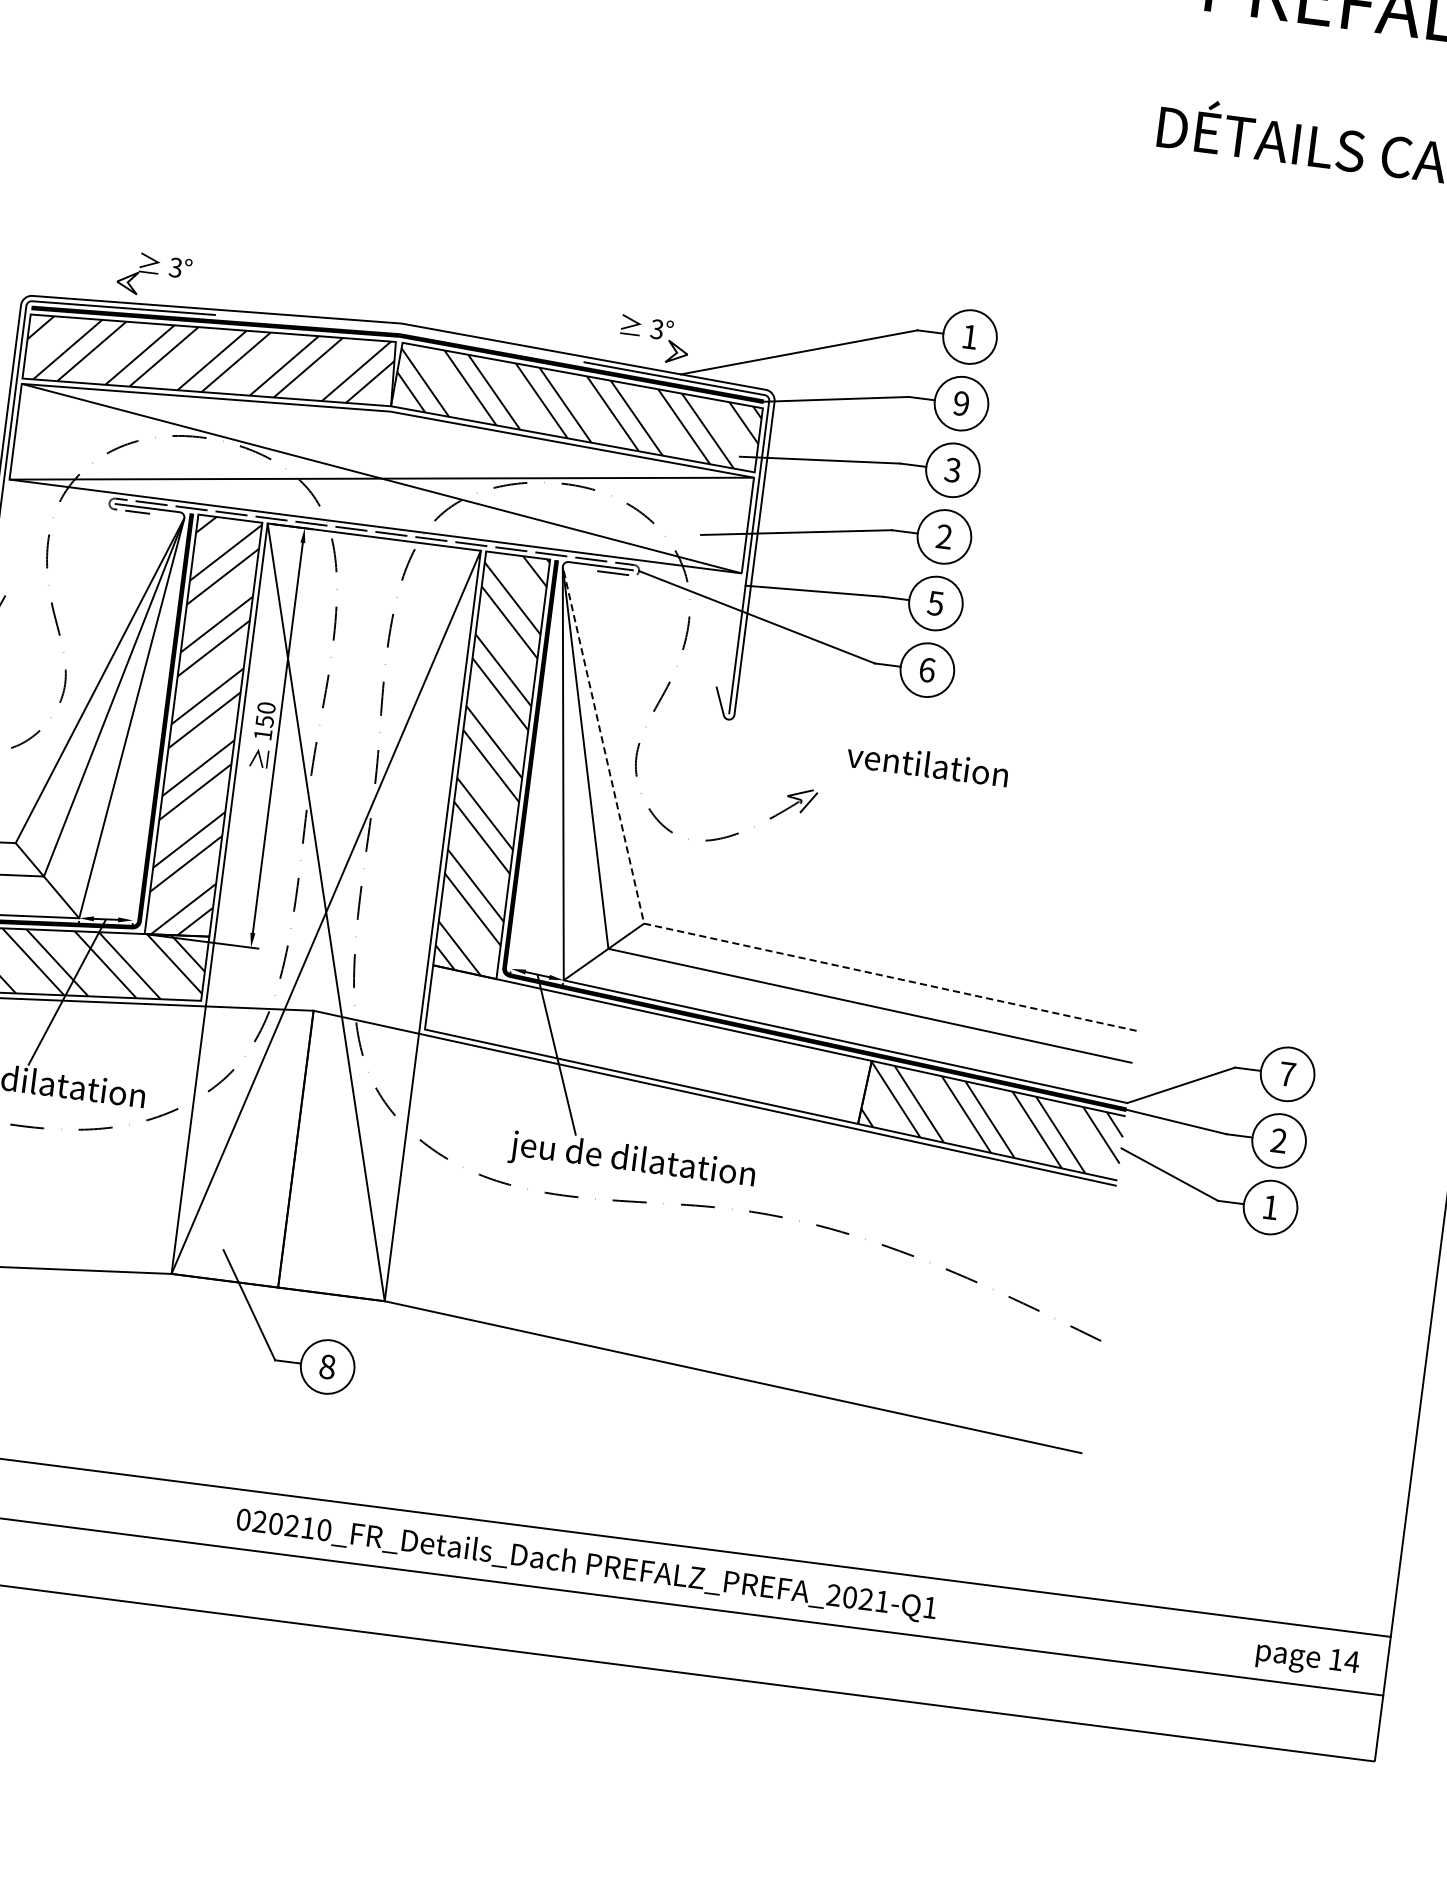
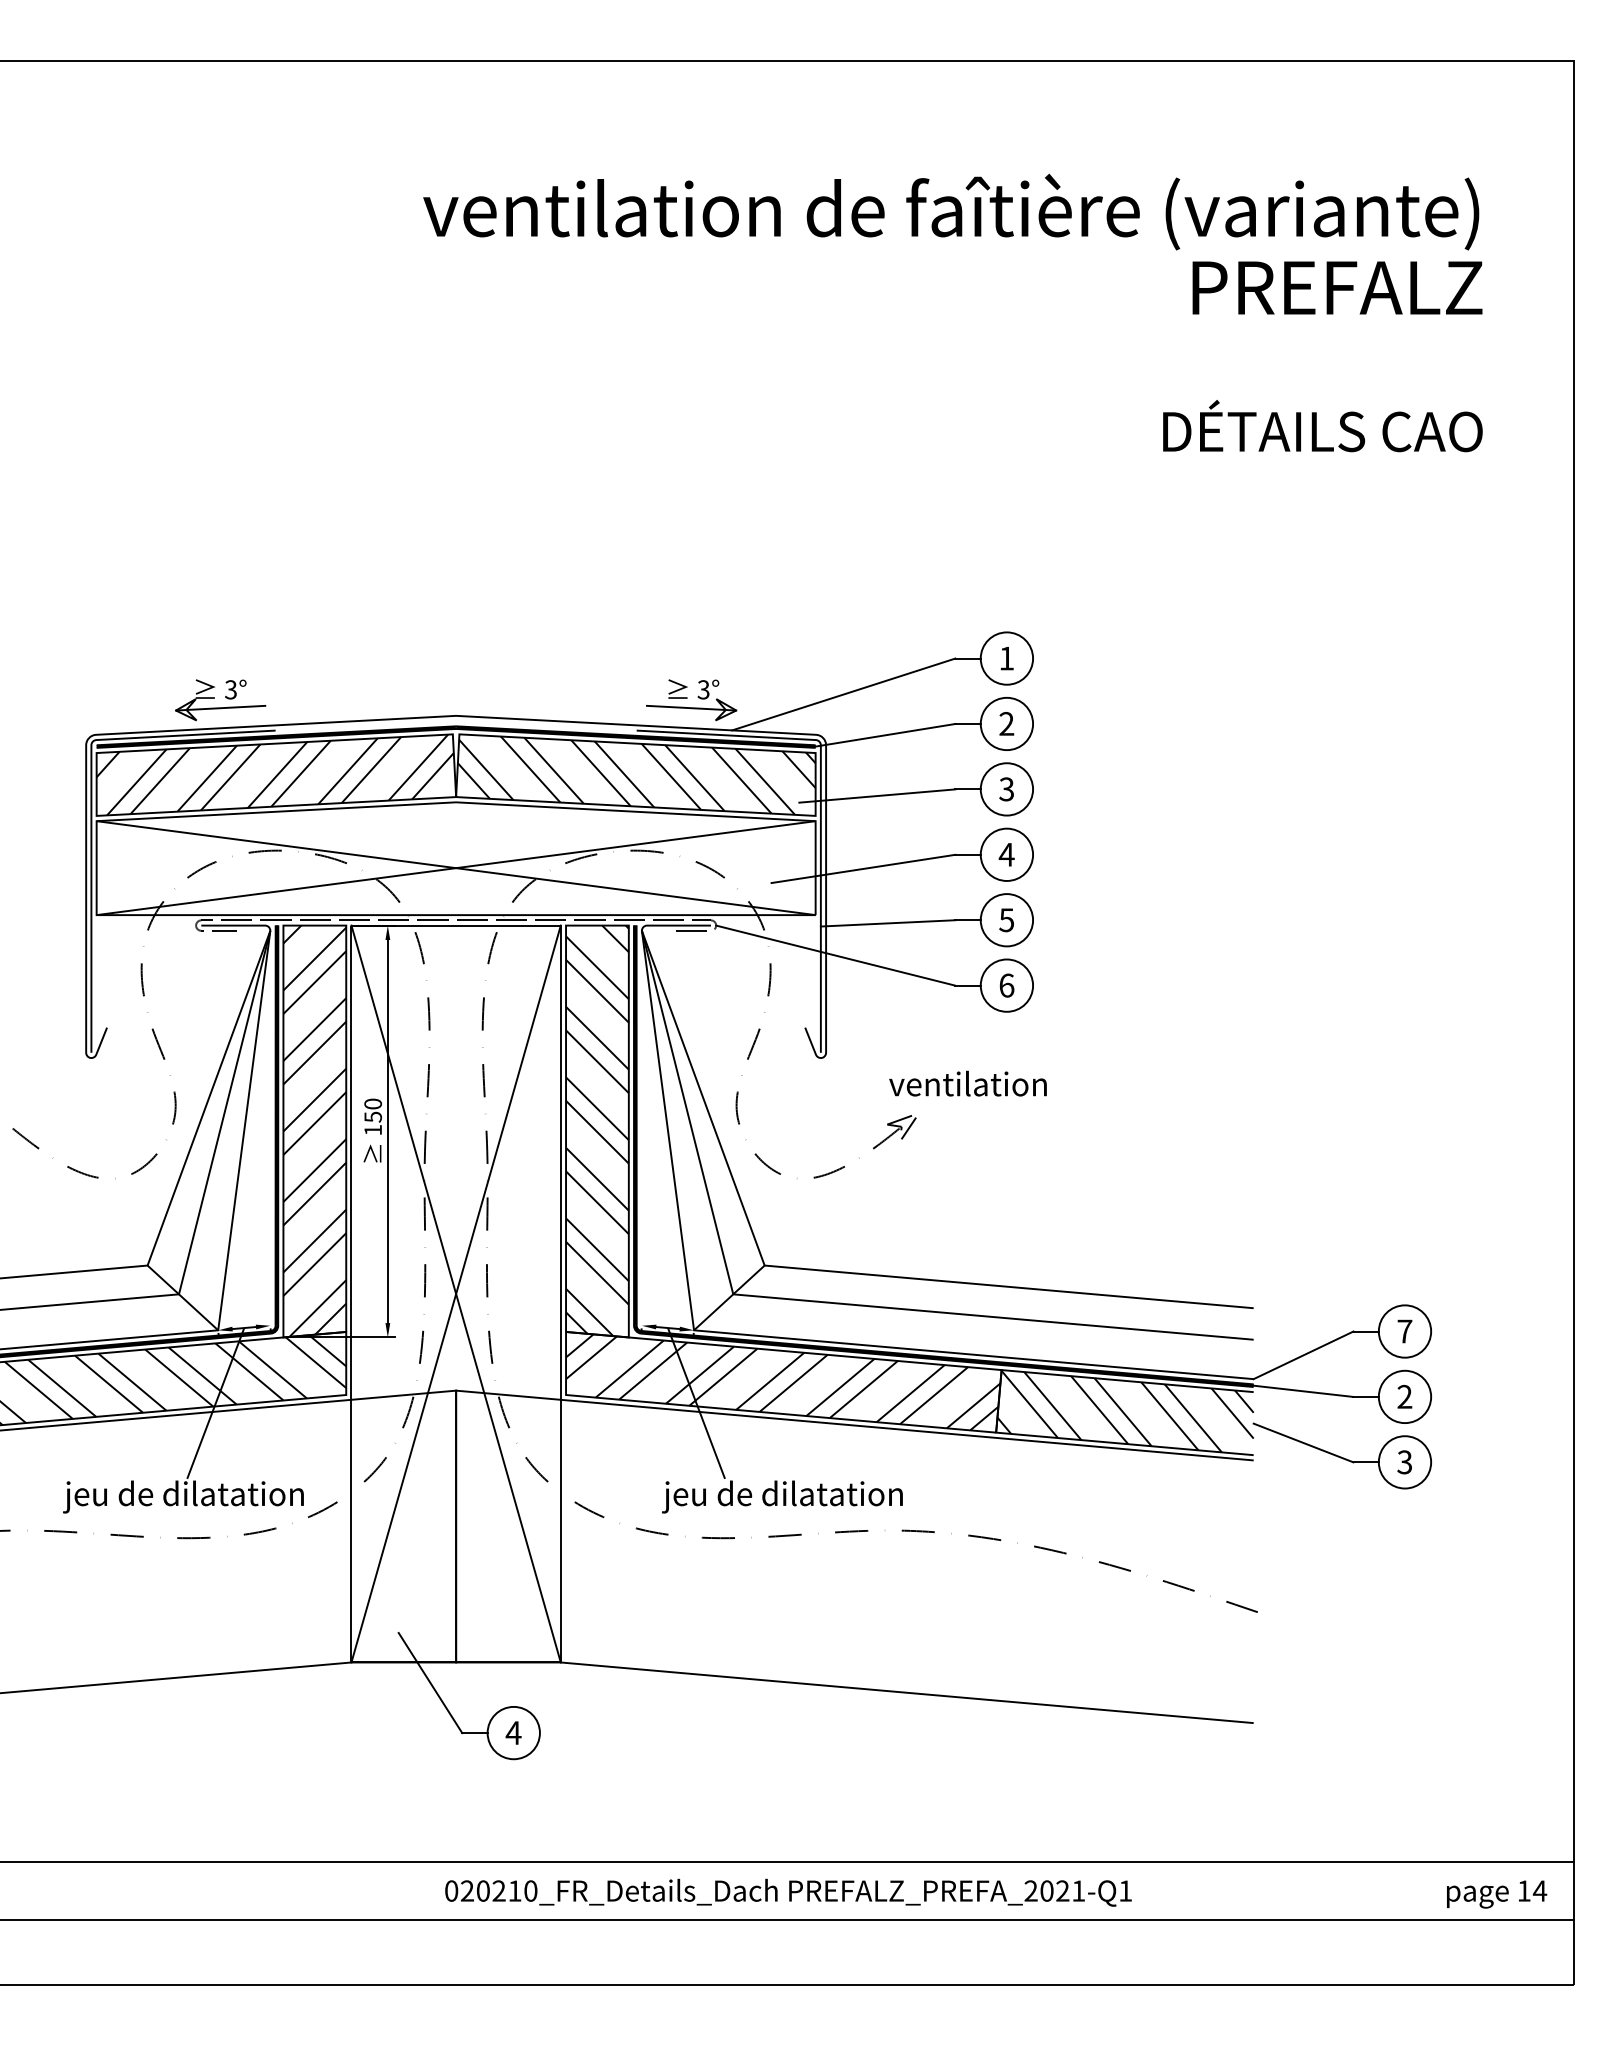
line: (162, 284) -> (220, 707), added
line: (642, 345) -> (691, 707), added
text: (961, 403) -> (1006, 723), 9 -> 2
text: (944, 536) -> (1006, 854), 2 -> 4
text: (927, 764) -> (967, 1083), moved
line: (710, 938) -> (830, 1271), dashed -> solid
hatch: (648, 1045) -> (783, 1382), added
text: (1270, 1207) -> (1404, 1462), 1 -> 3
text: (327, 1367) -> (513, 1733), 8 -> 4

